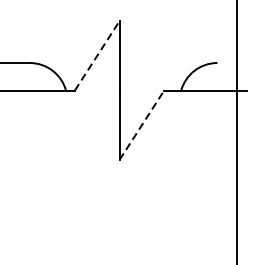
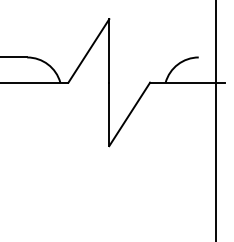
line: (96, 55) -> (88, 50), dashed -> solid
line: (141, 125) -> (129, 114), dashed -> solid

